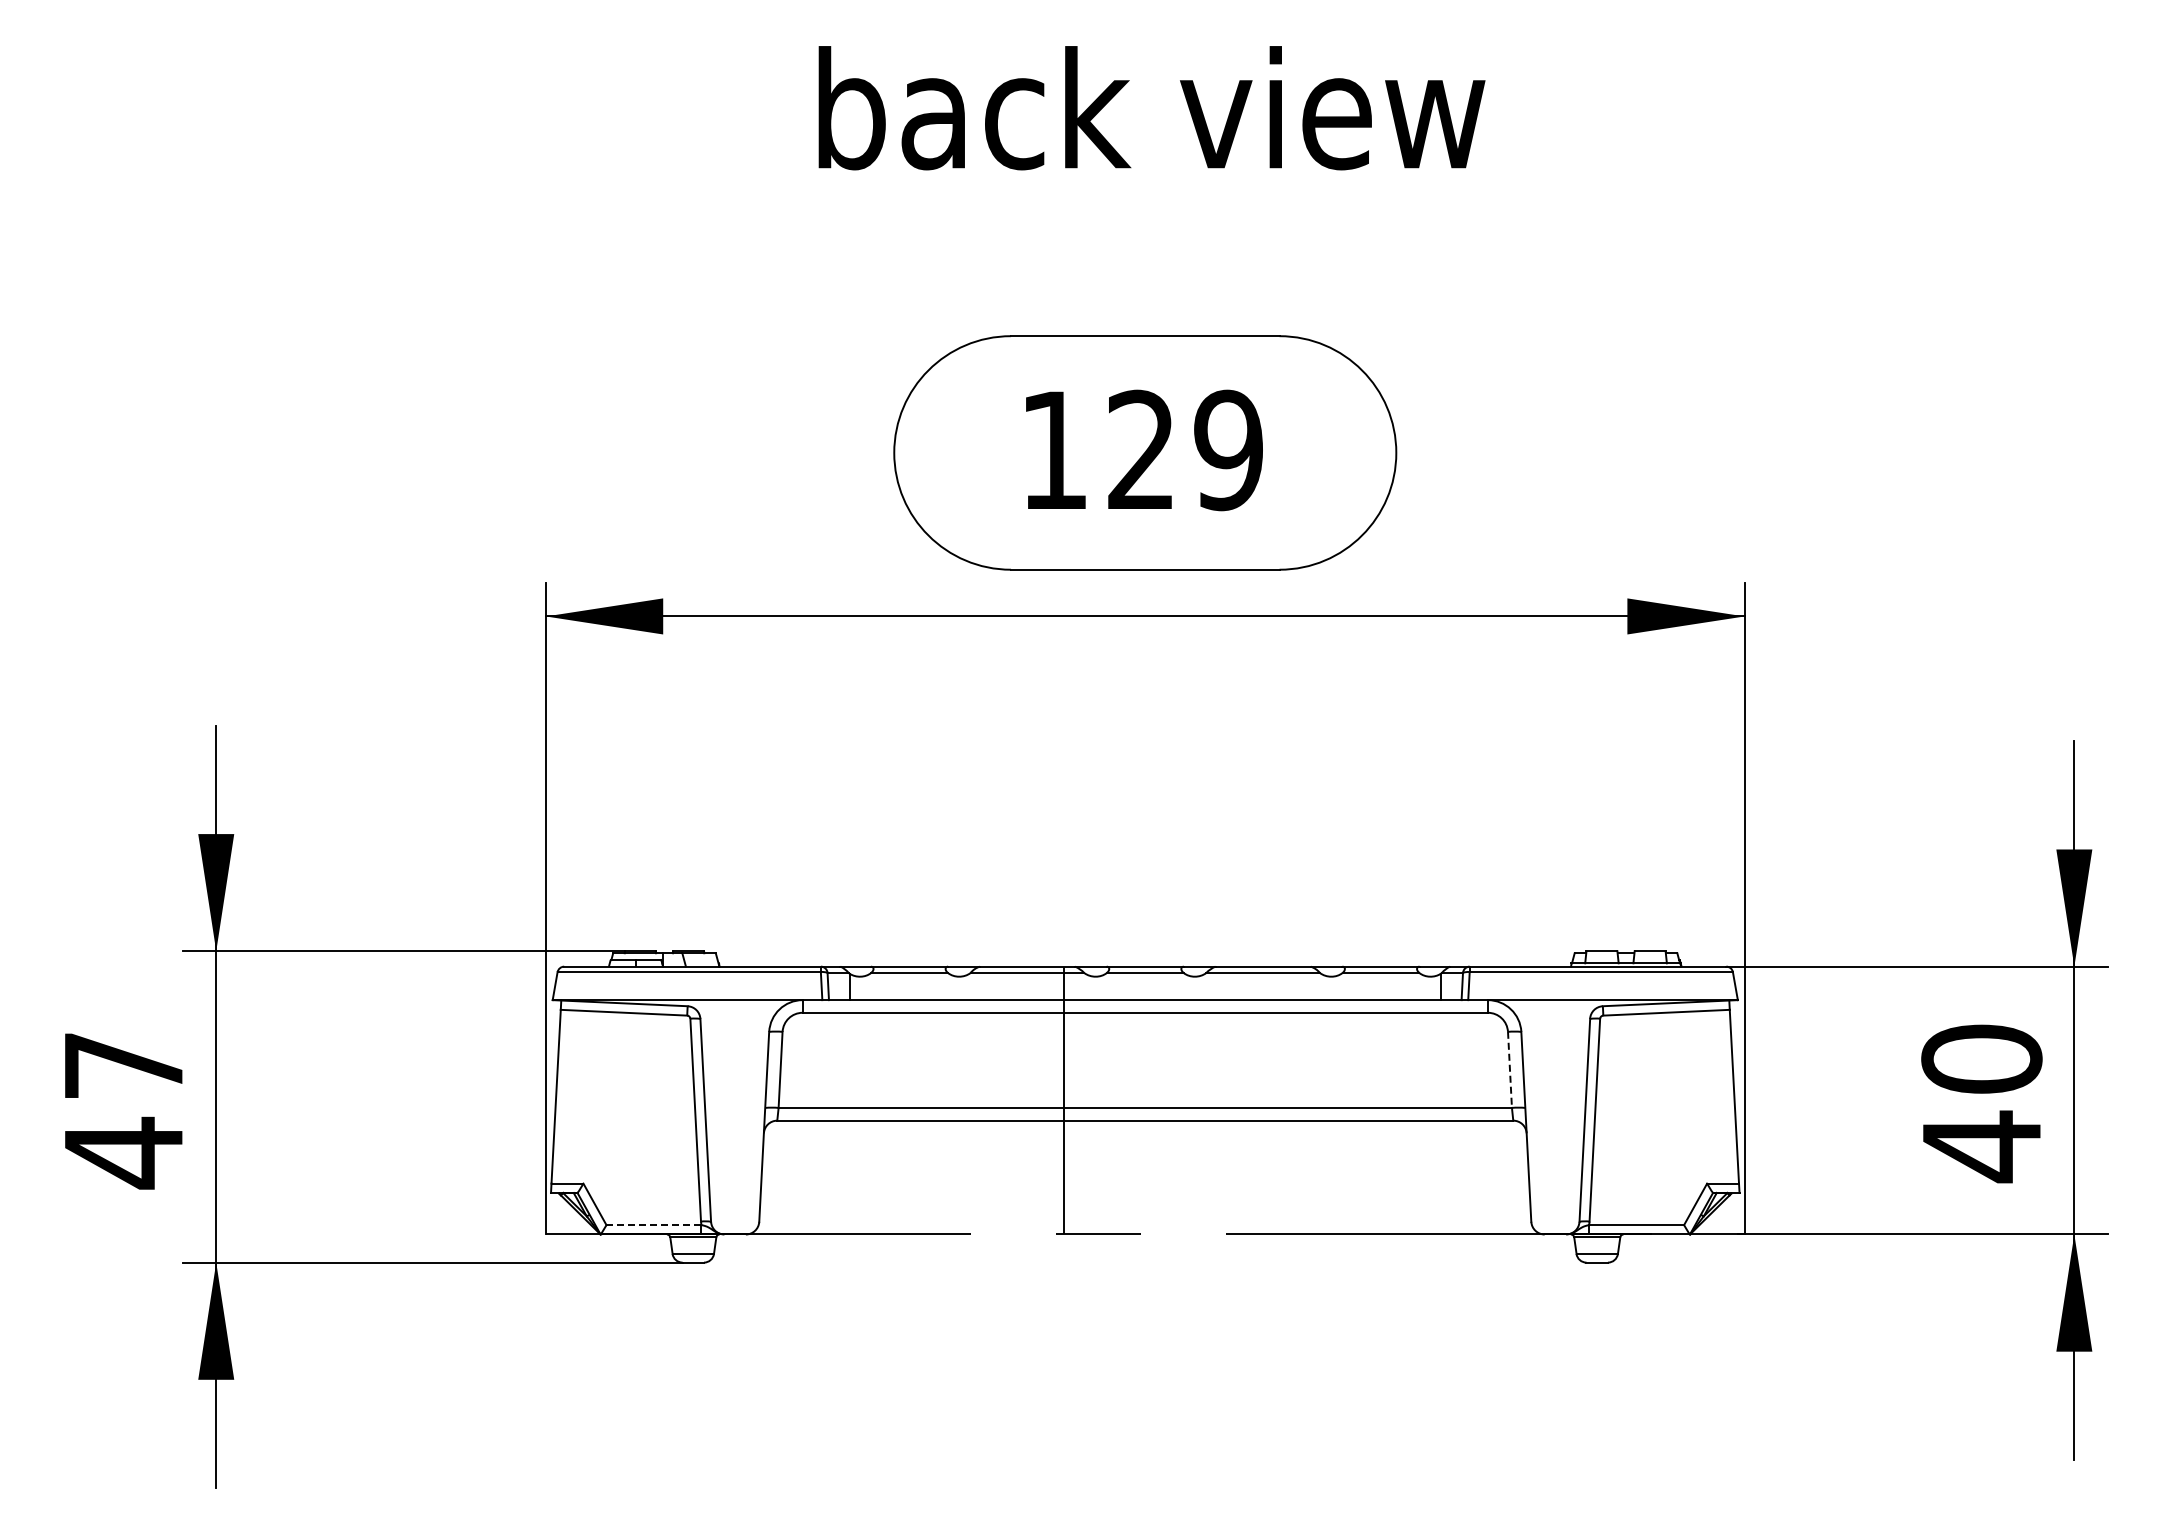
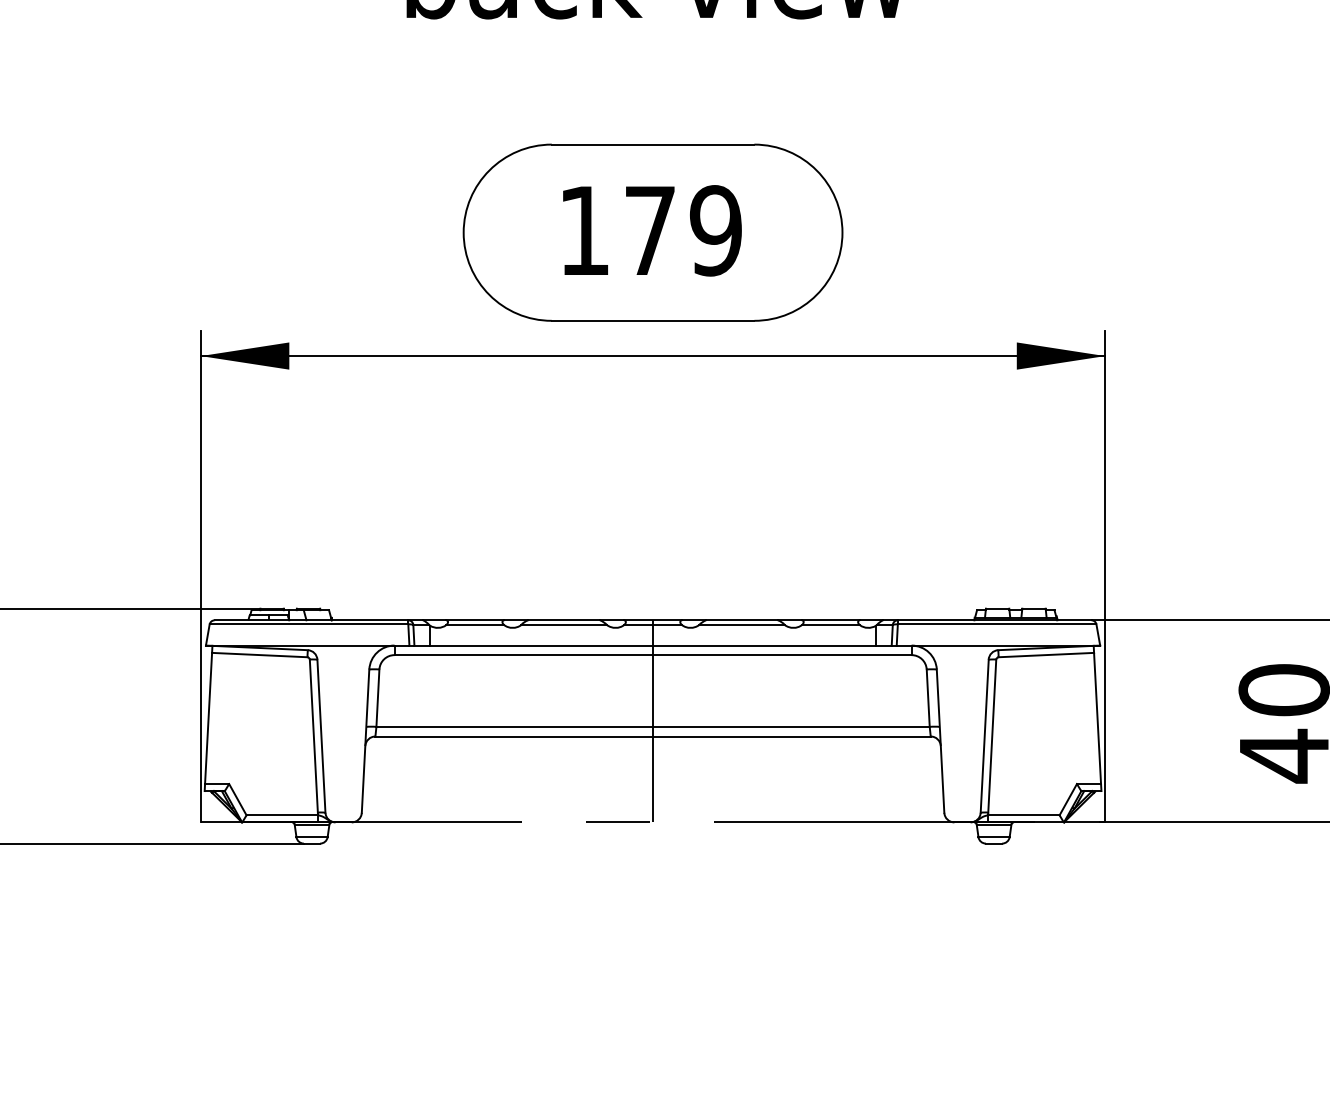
text: (1140, 448) -> (649, 229), 129 -> 179
line: (1510, 1070) -> (928, 698), dashed -> solid
line: (1064, 1100) -> (653, 721), moved
line: (653, 1225) -> (282, 815), dashed -> solid

